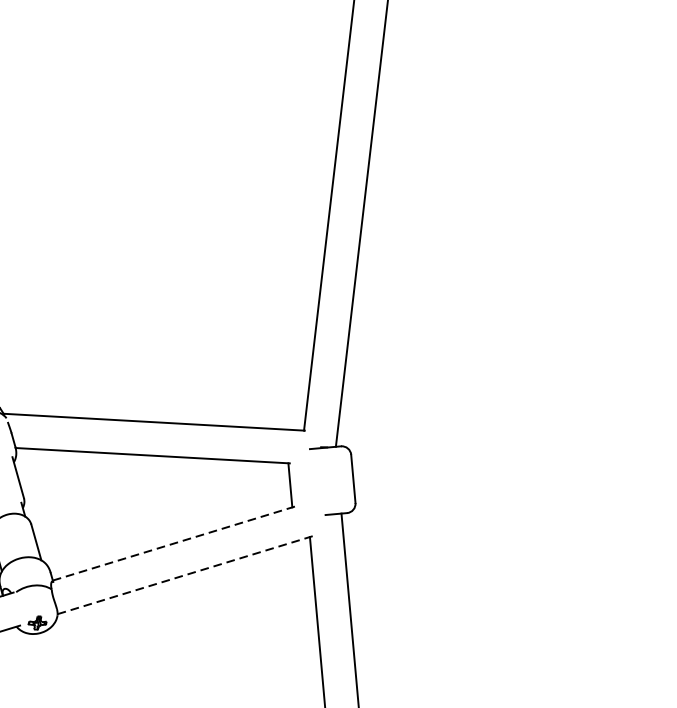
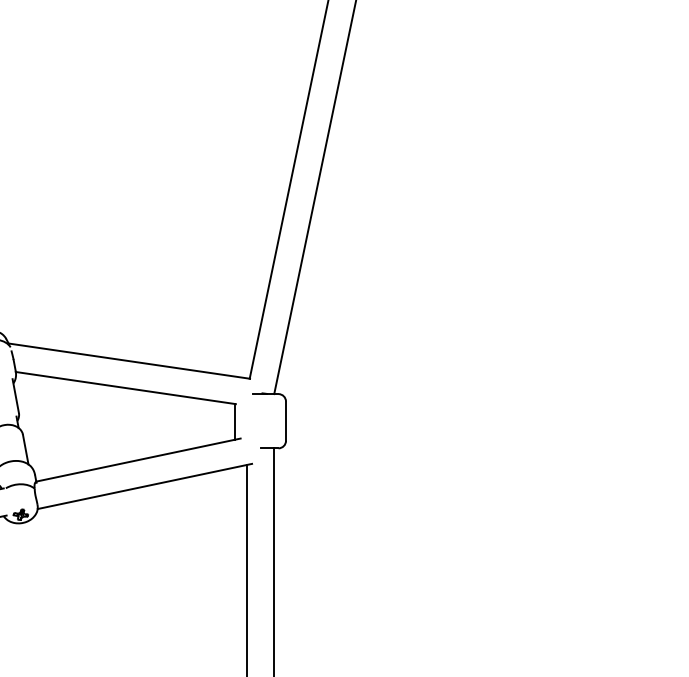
line: (176, 542) -> (138, 459), dashed -> solid
line: (186, 574) -> (144, 486), dashed -> solid

